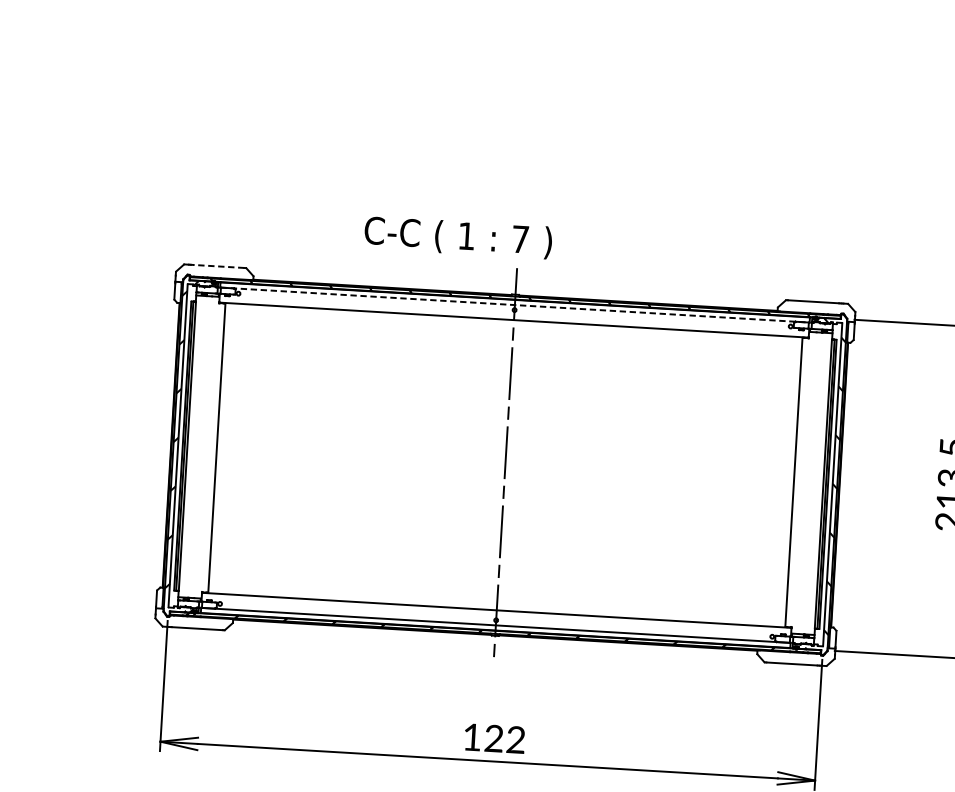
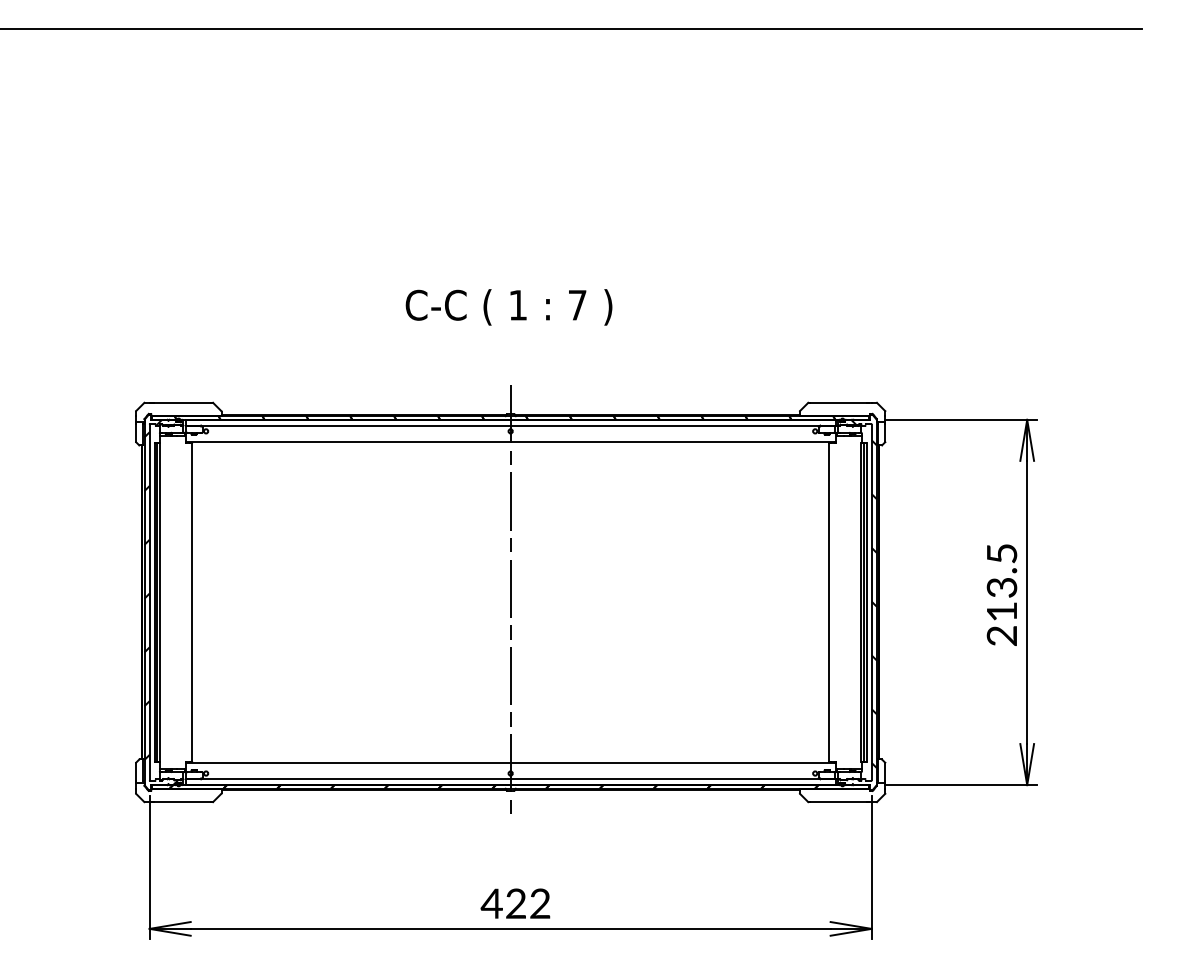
text: (457, 237) -> (508, 307), moved
line: (218, 266) -> (182, 402), dashed -> solid
line: (515, 304) -> (511, 425), dashed -> solid
text: (471, 737) -> (491, 903), 122 -> 422

